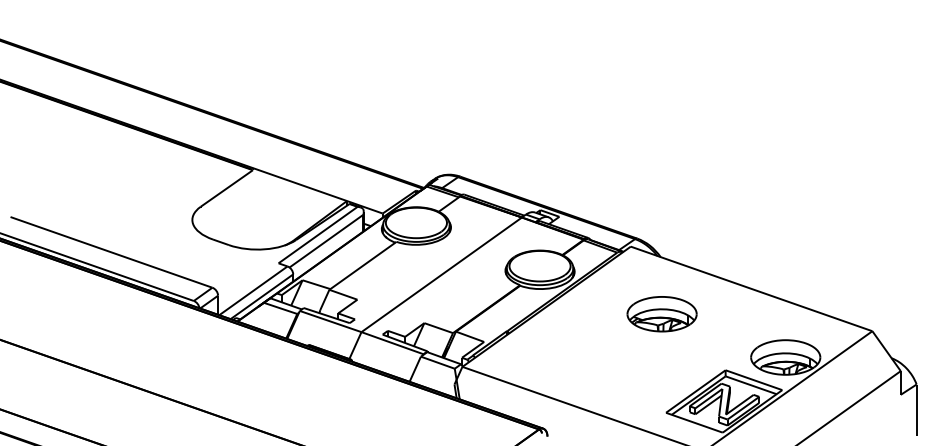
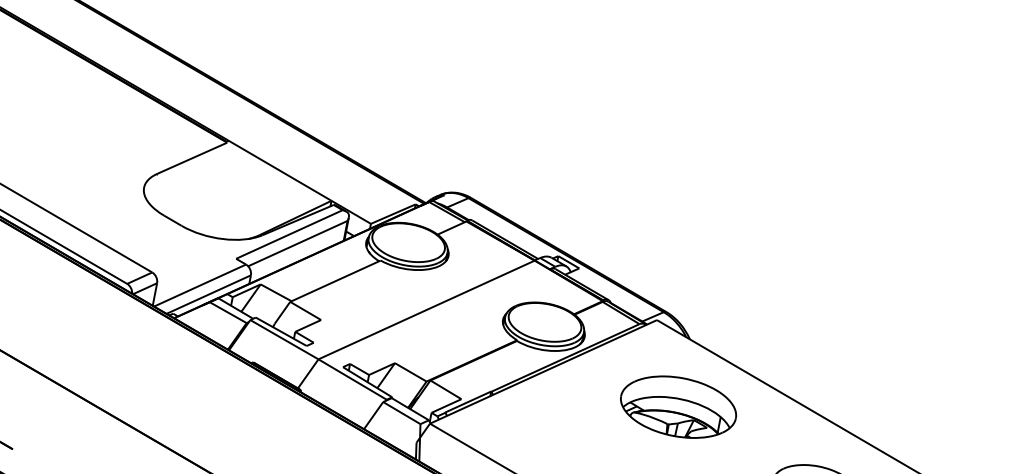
part: (661, 314) -> (677, 407), size x1.4

